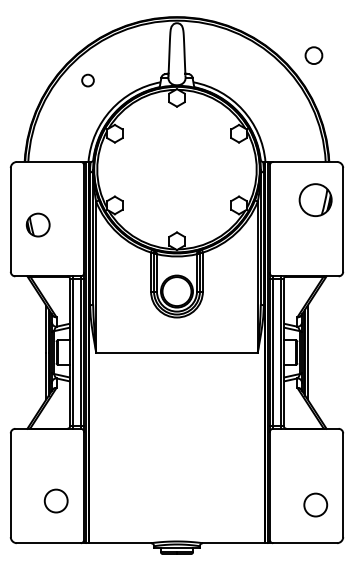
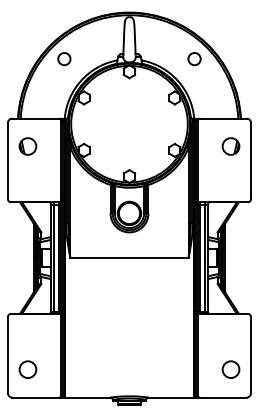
circle: (313, 55) -> (194, 59), moved
circle: (87, 80) -> (64, 59), size x1.43
part: (315, 199) -> (230, 146), size x0.71
part: (37, 224) -> (27, 146), moved
circle: (55, 500) -> (27, 369), moved

